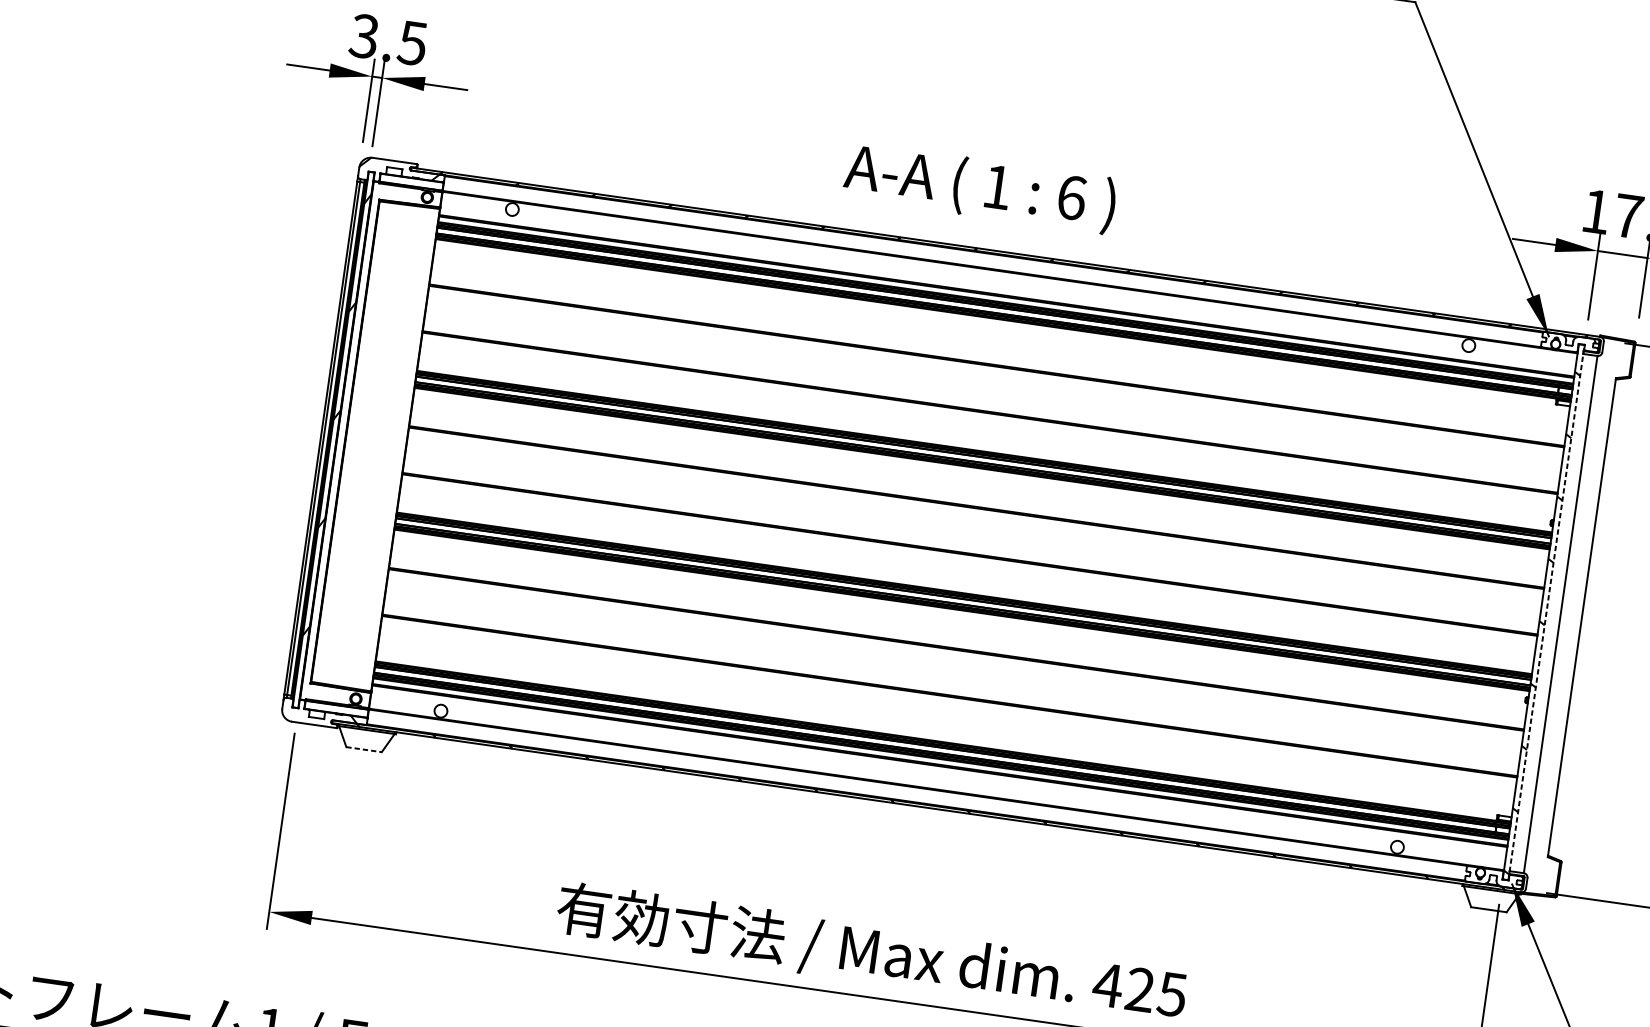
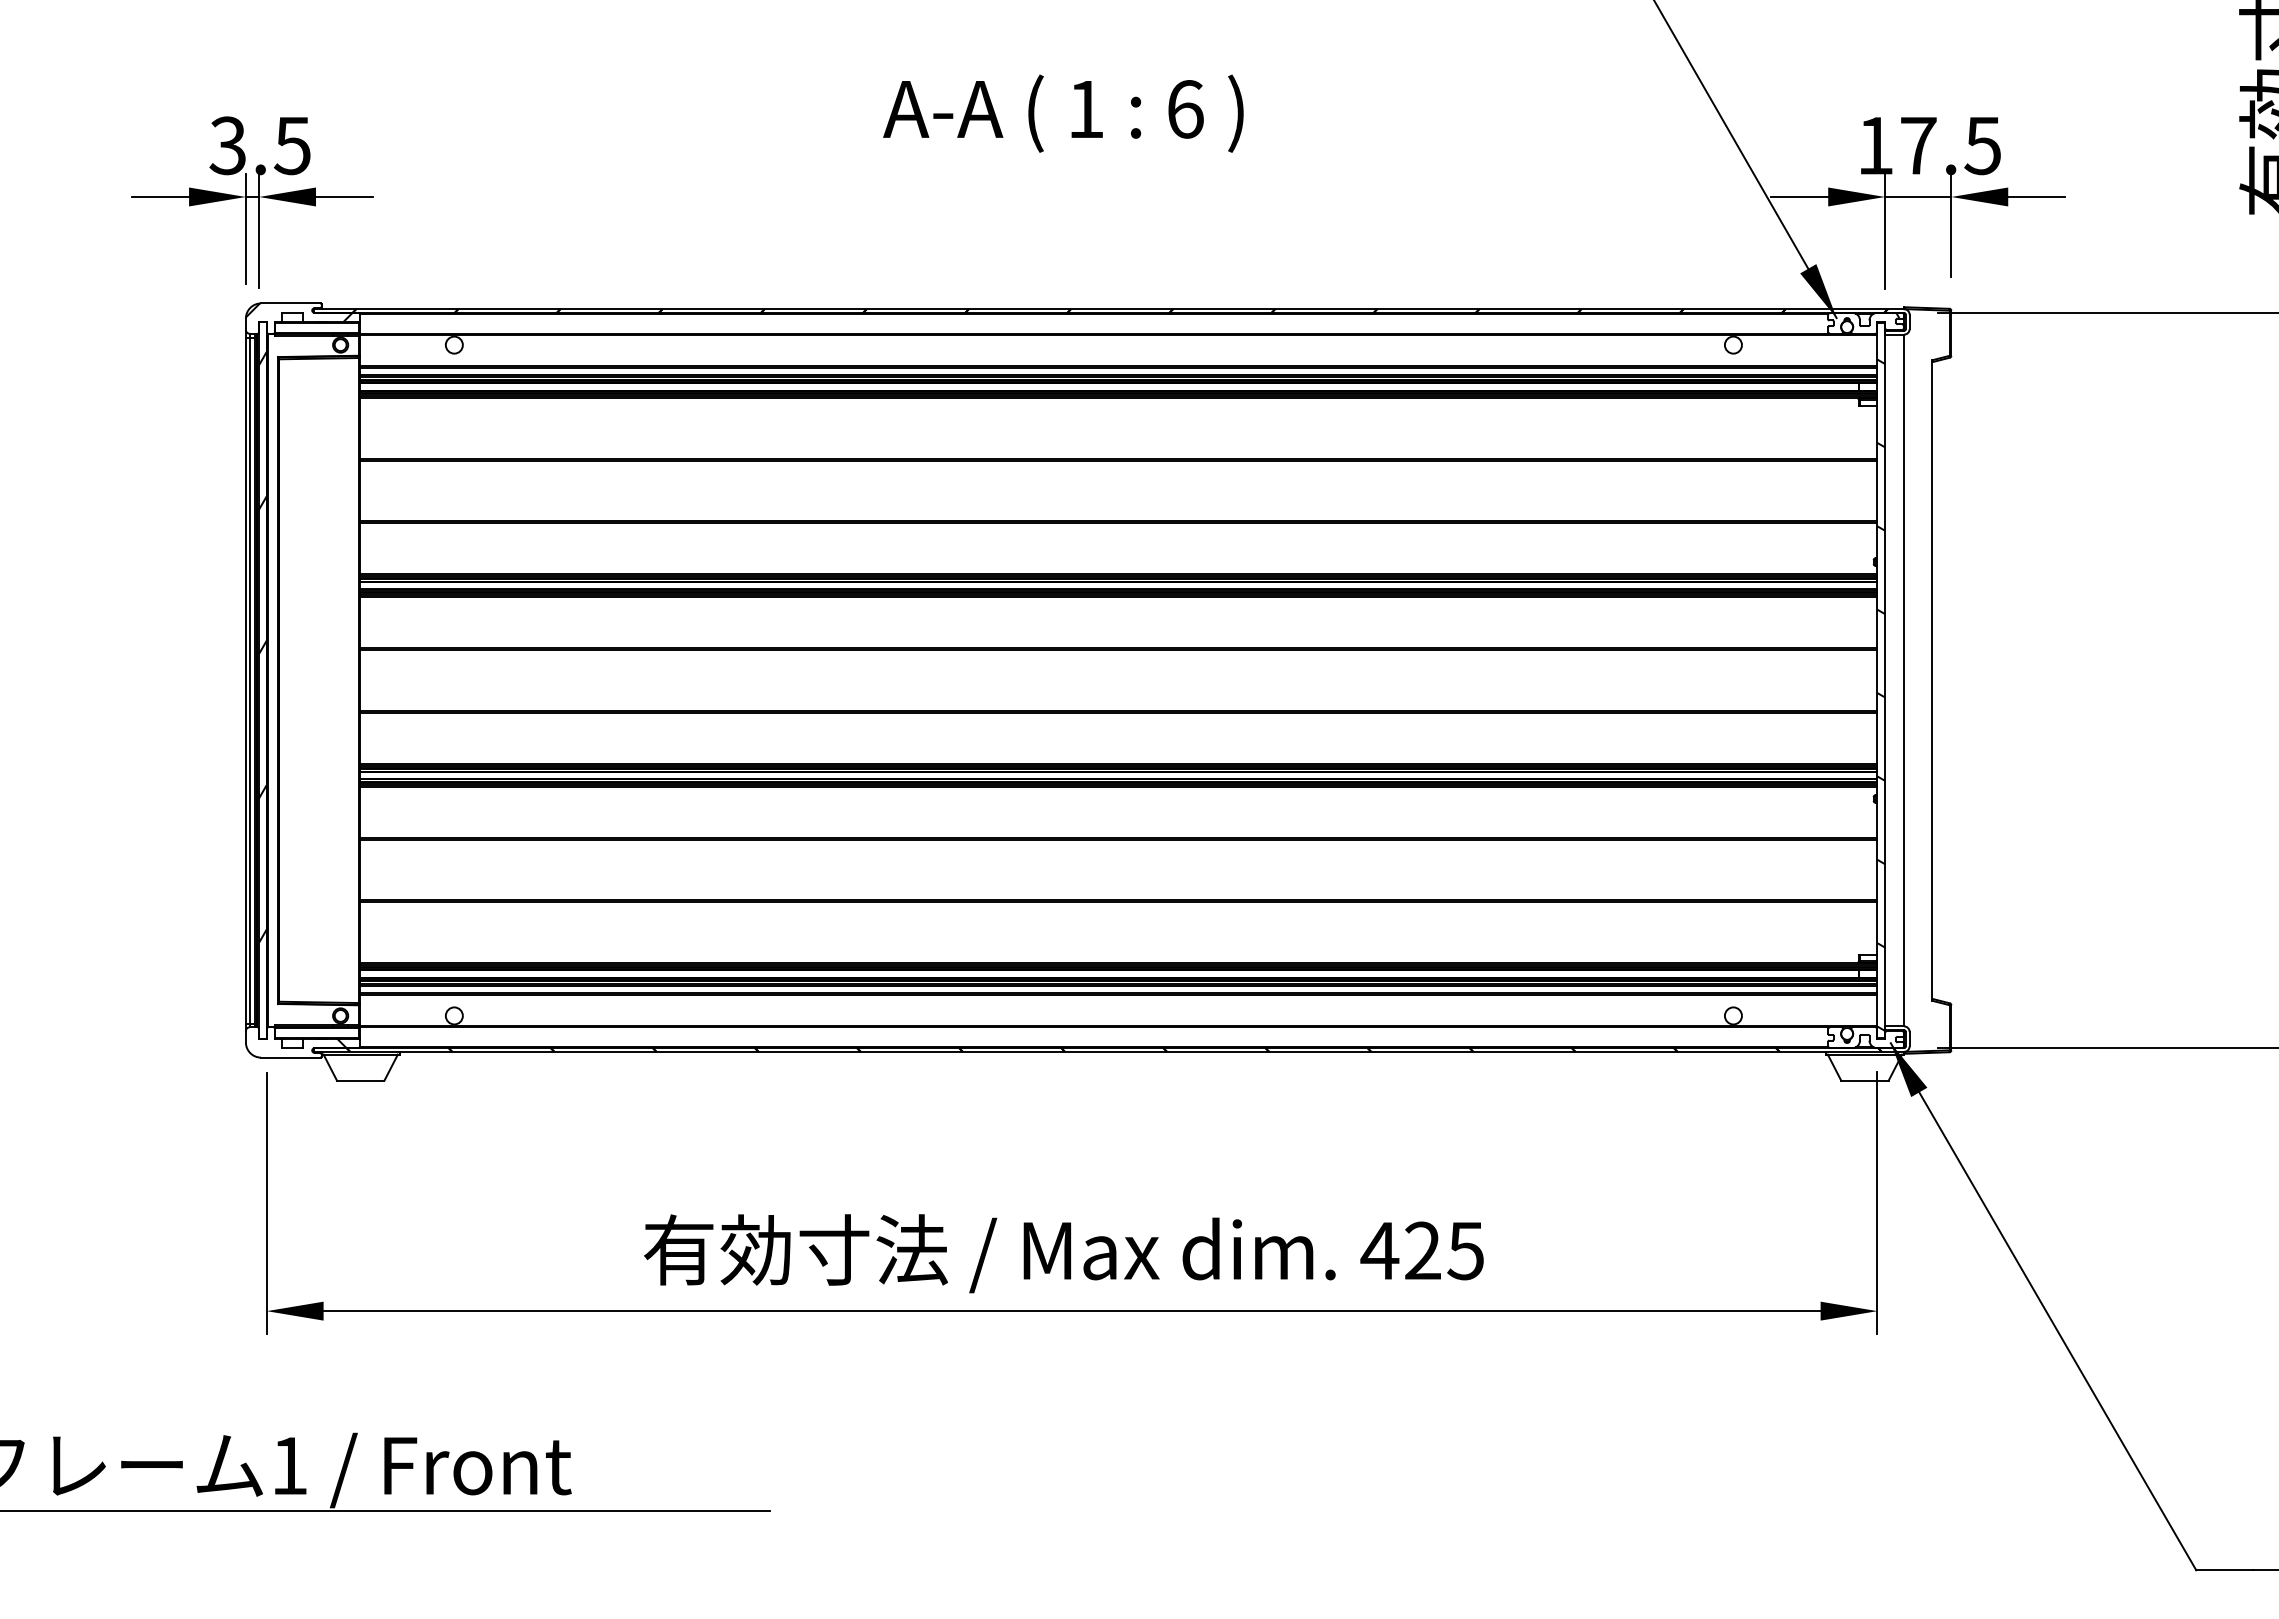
text: (980, 187) -> (1063, 113), moved
line: (1546, 612) -> (1885, 680), dashed -> solid
line: (363, 749) -> (360, 1080), dashed -> solid

